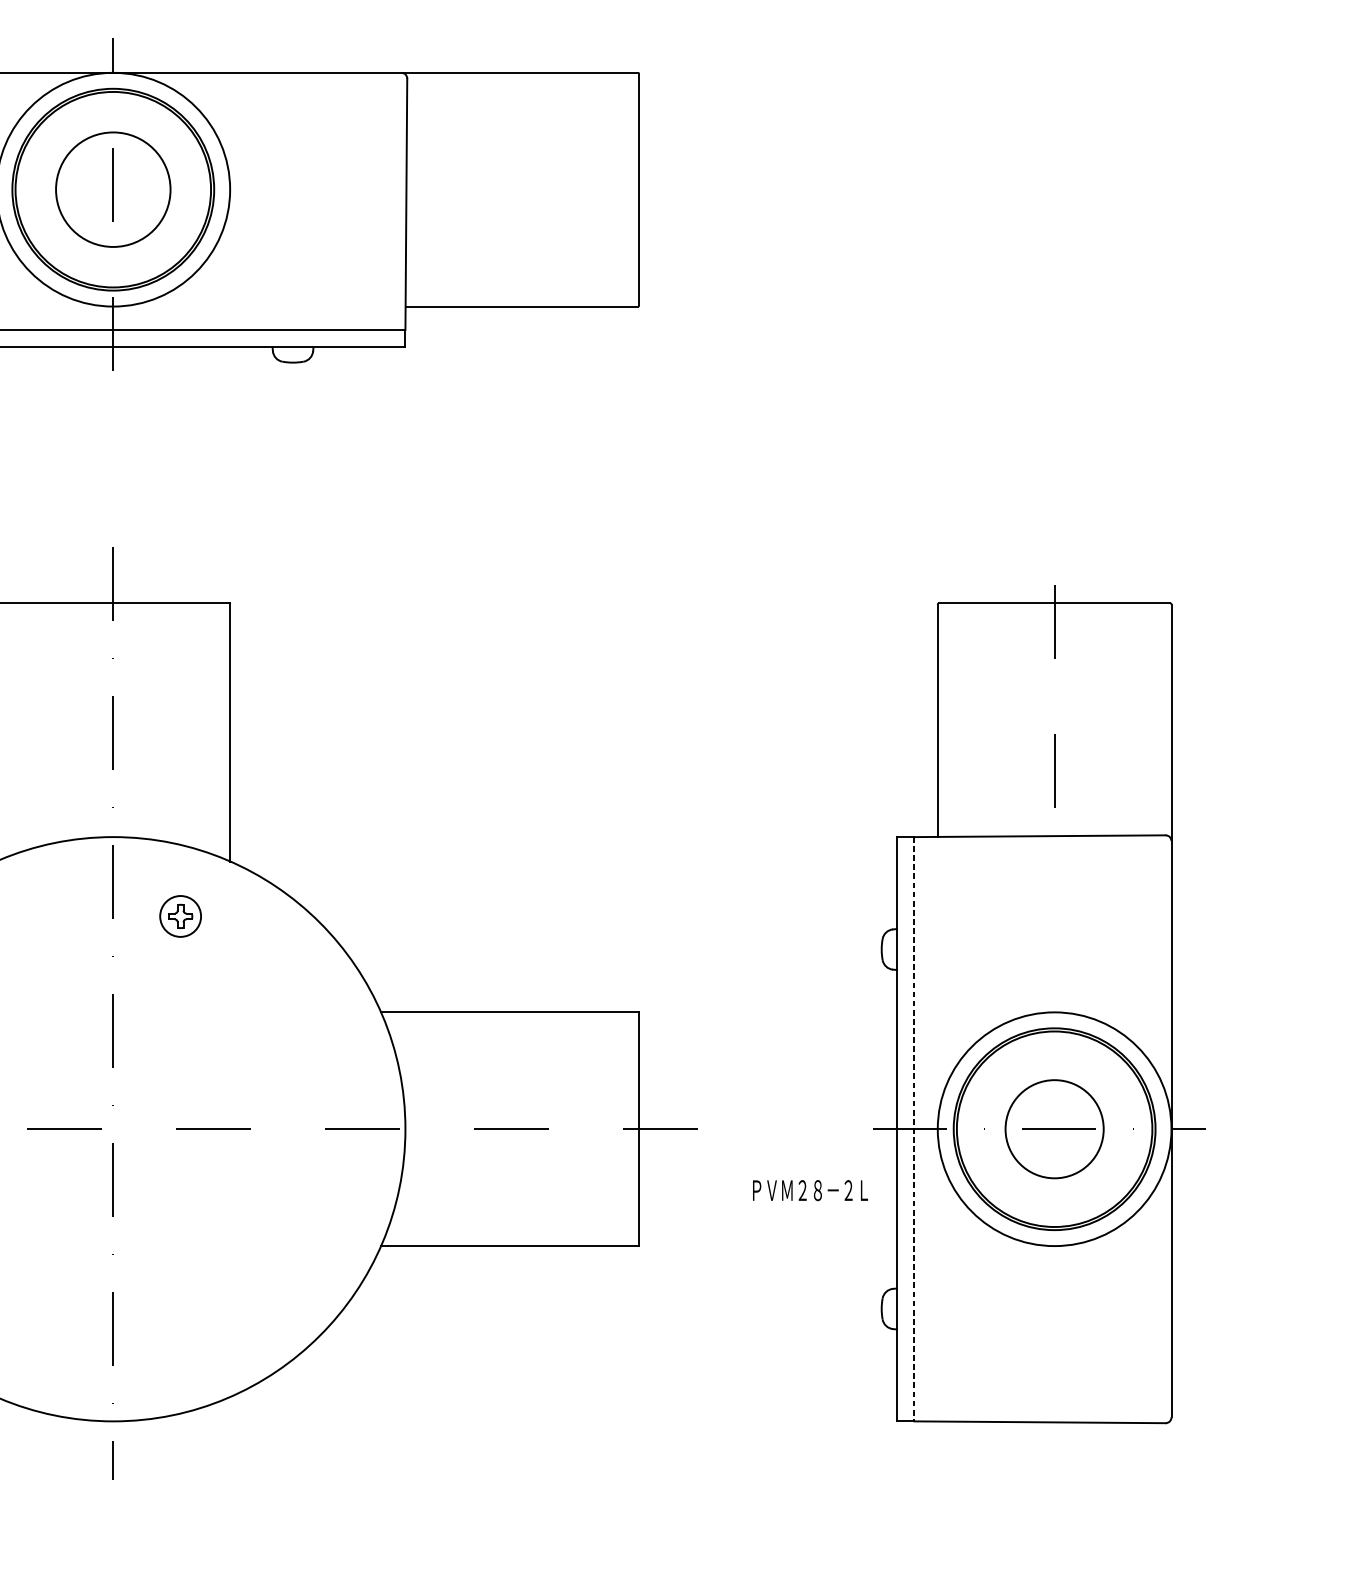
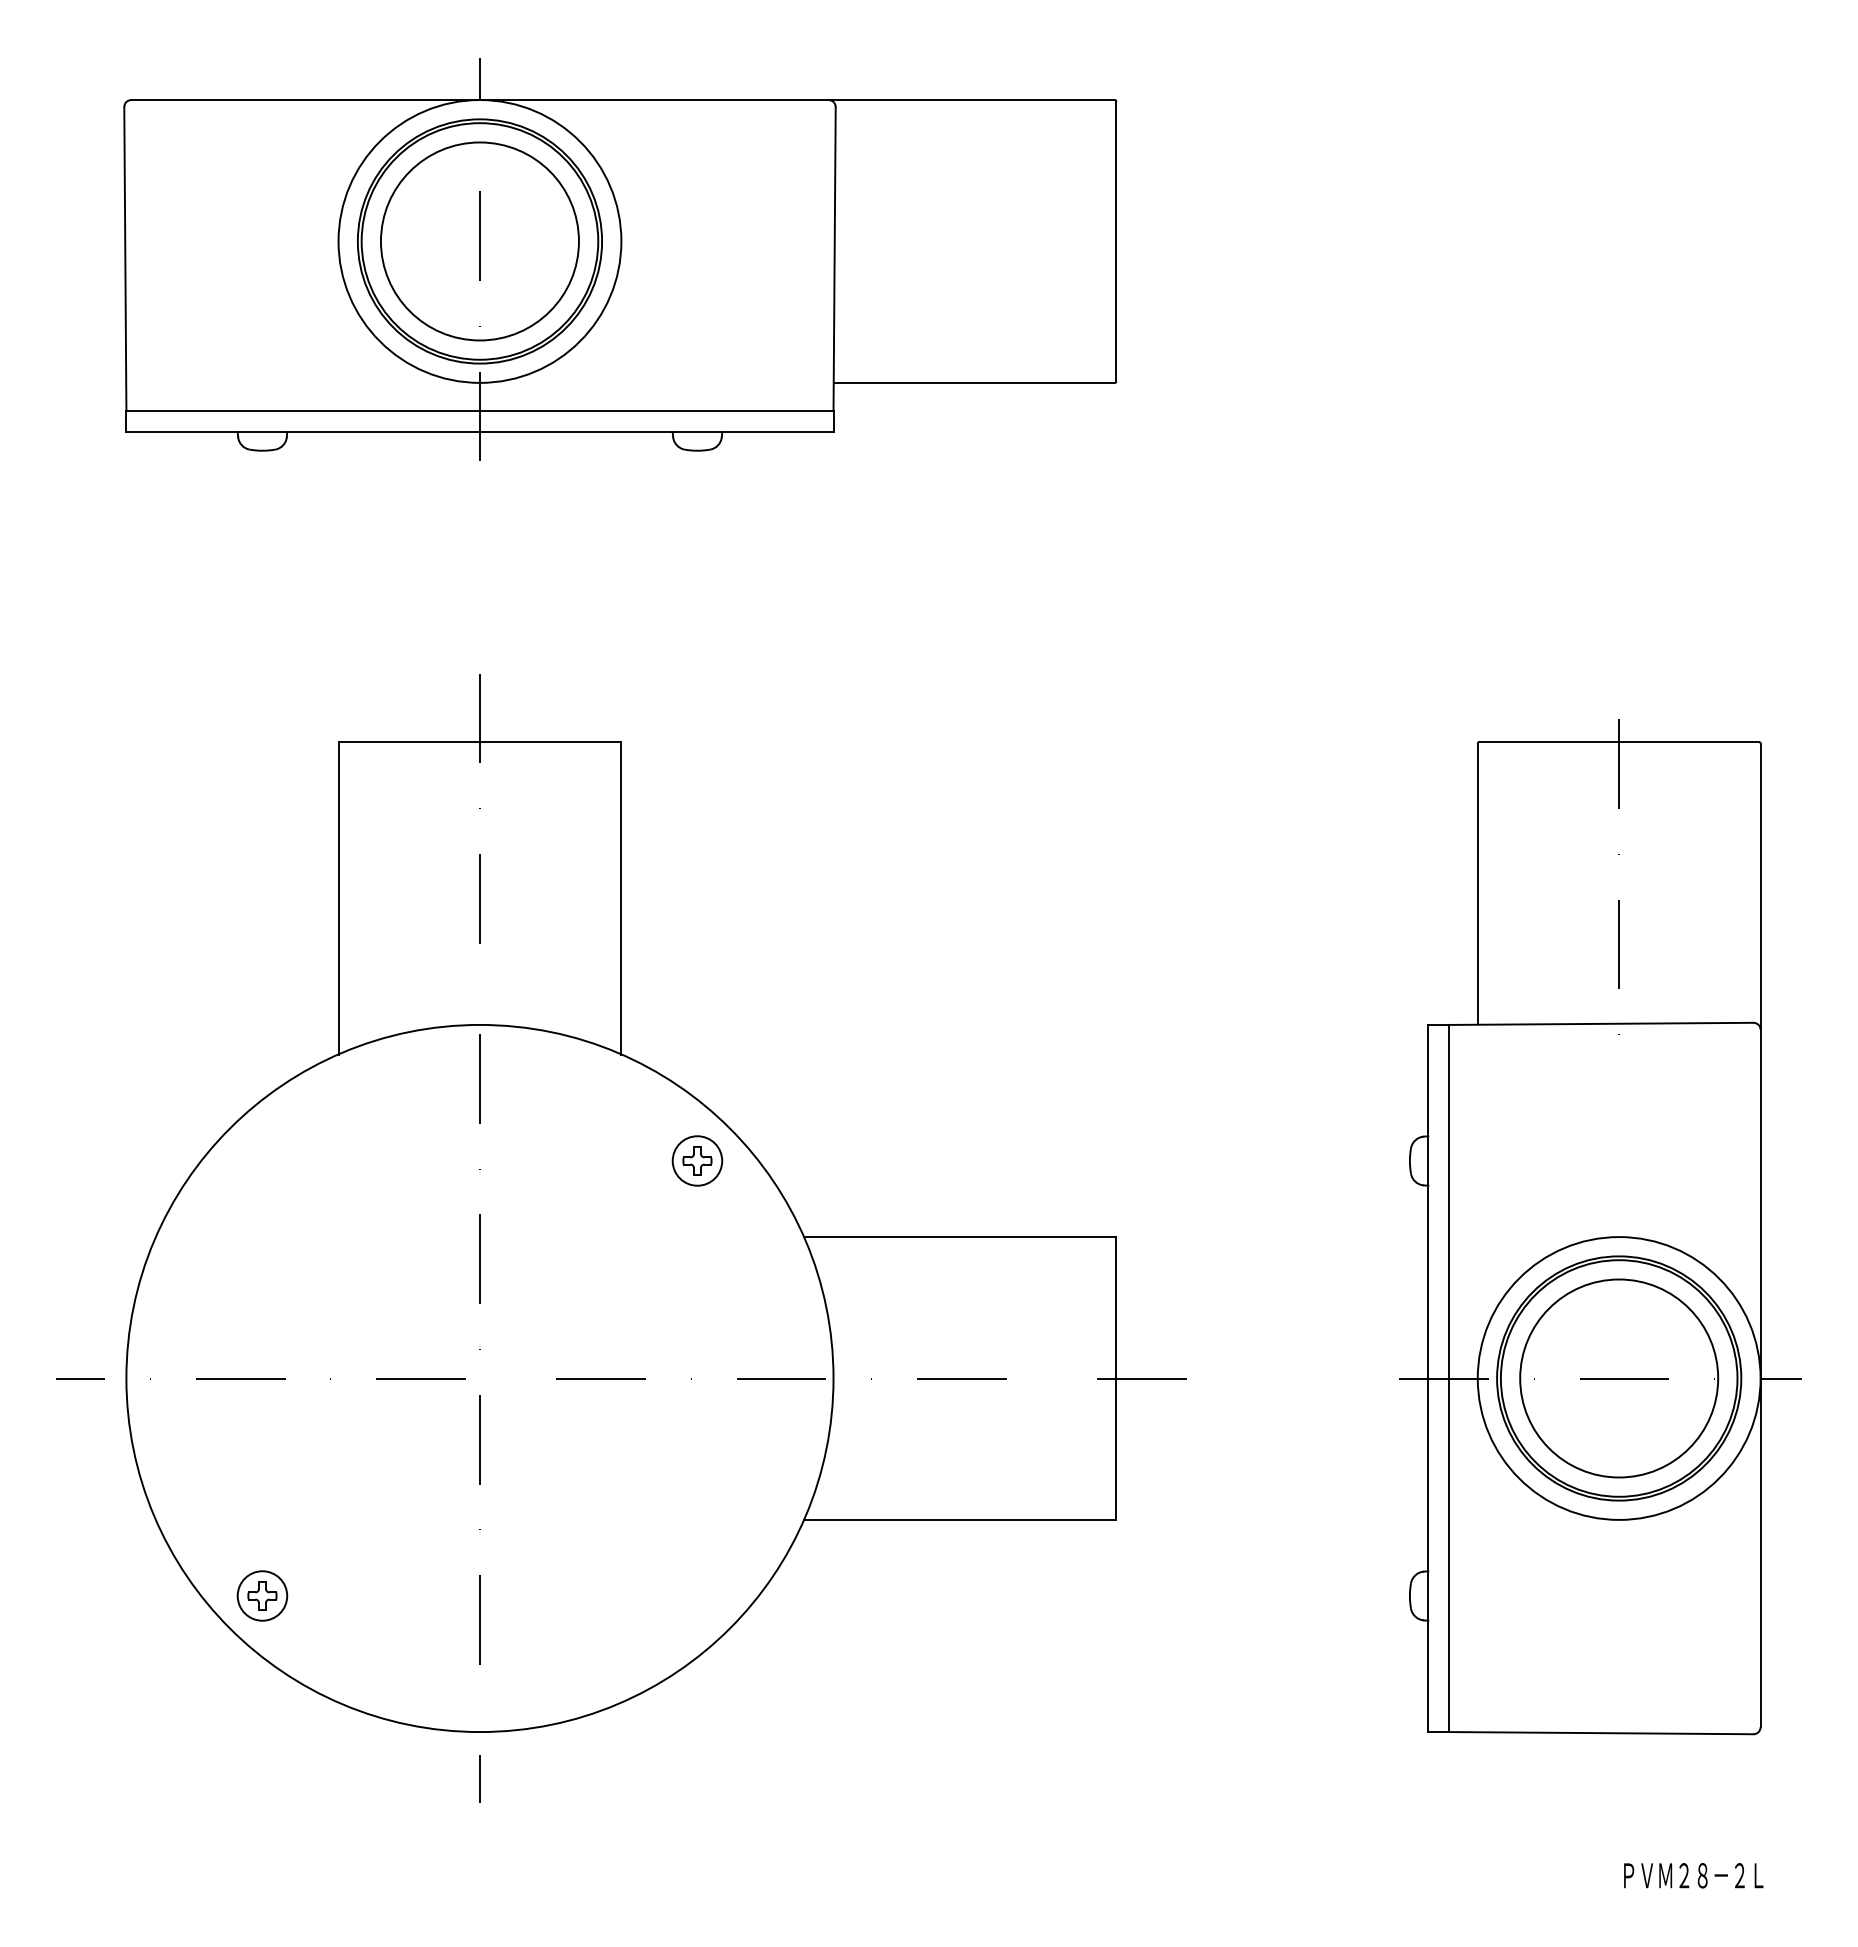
circle: (112, 189) -> (479, 241), size x1.43
part: (180, 916) -> (697, 1160), moved
line: (914, 1129) -> (1449, 1378), dashed -> solid
circle: (1054, 1129) -> (1619, 1378), size x1.67
text: (810, 1190) -> (1693, 1875), moved

